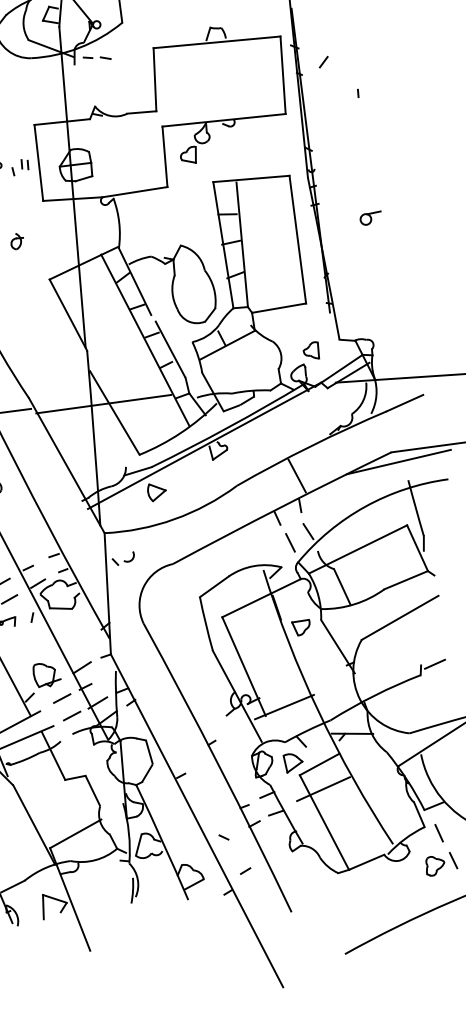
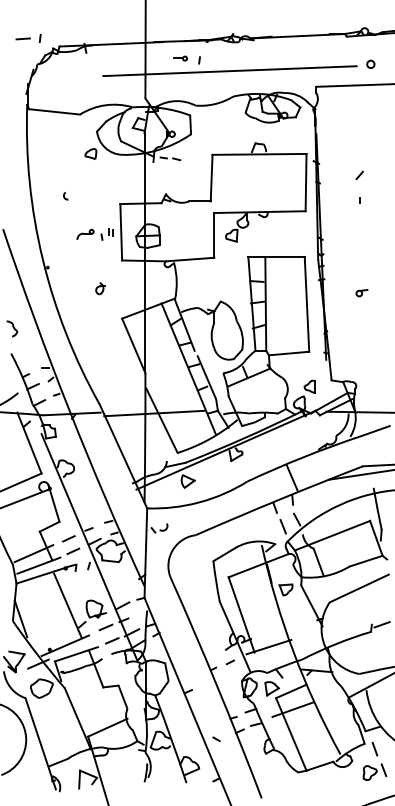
line: (323, 62) -> (359, 175), moved
part: (370, 218) -> (361, 293), size x0.71
line: (244, 871) -> (229, 662), moved

